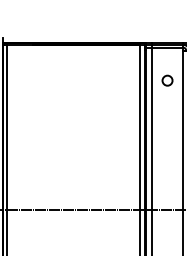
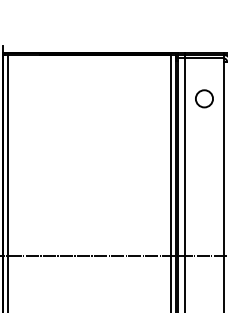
circle: (167, 80) -> (204, 98), size x1.4

